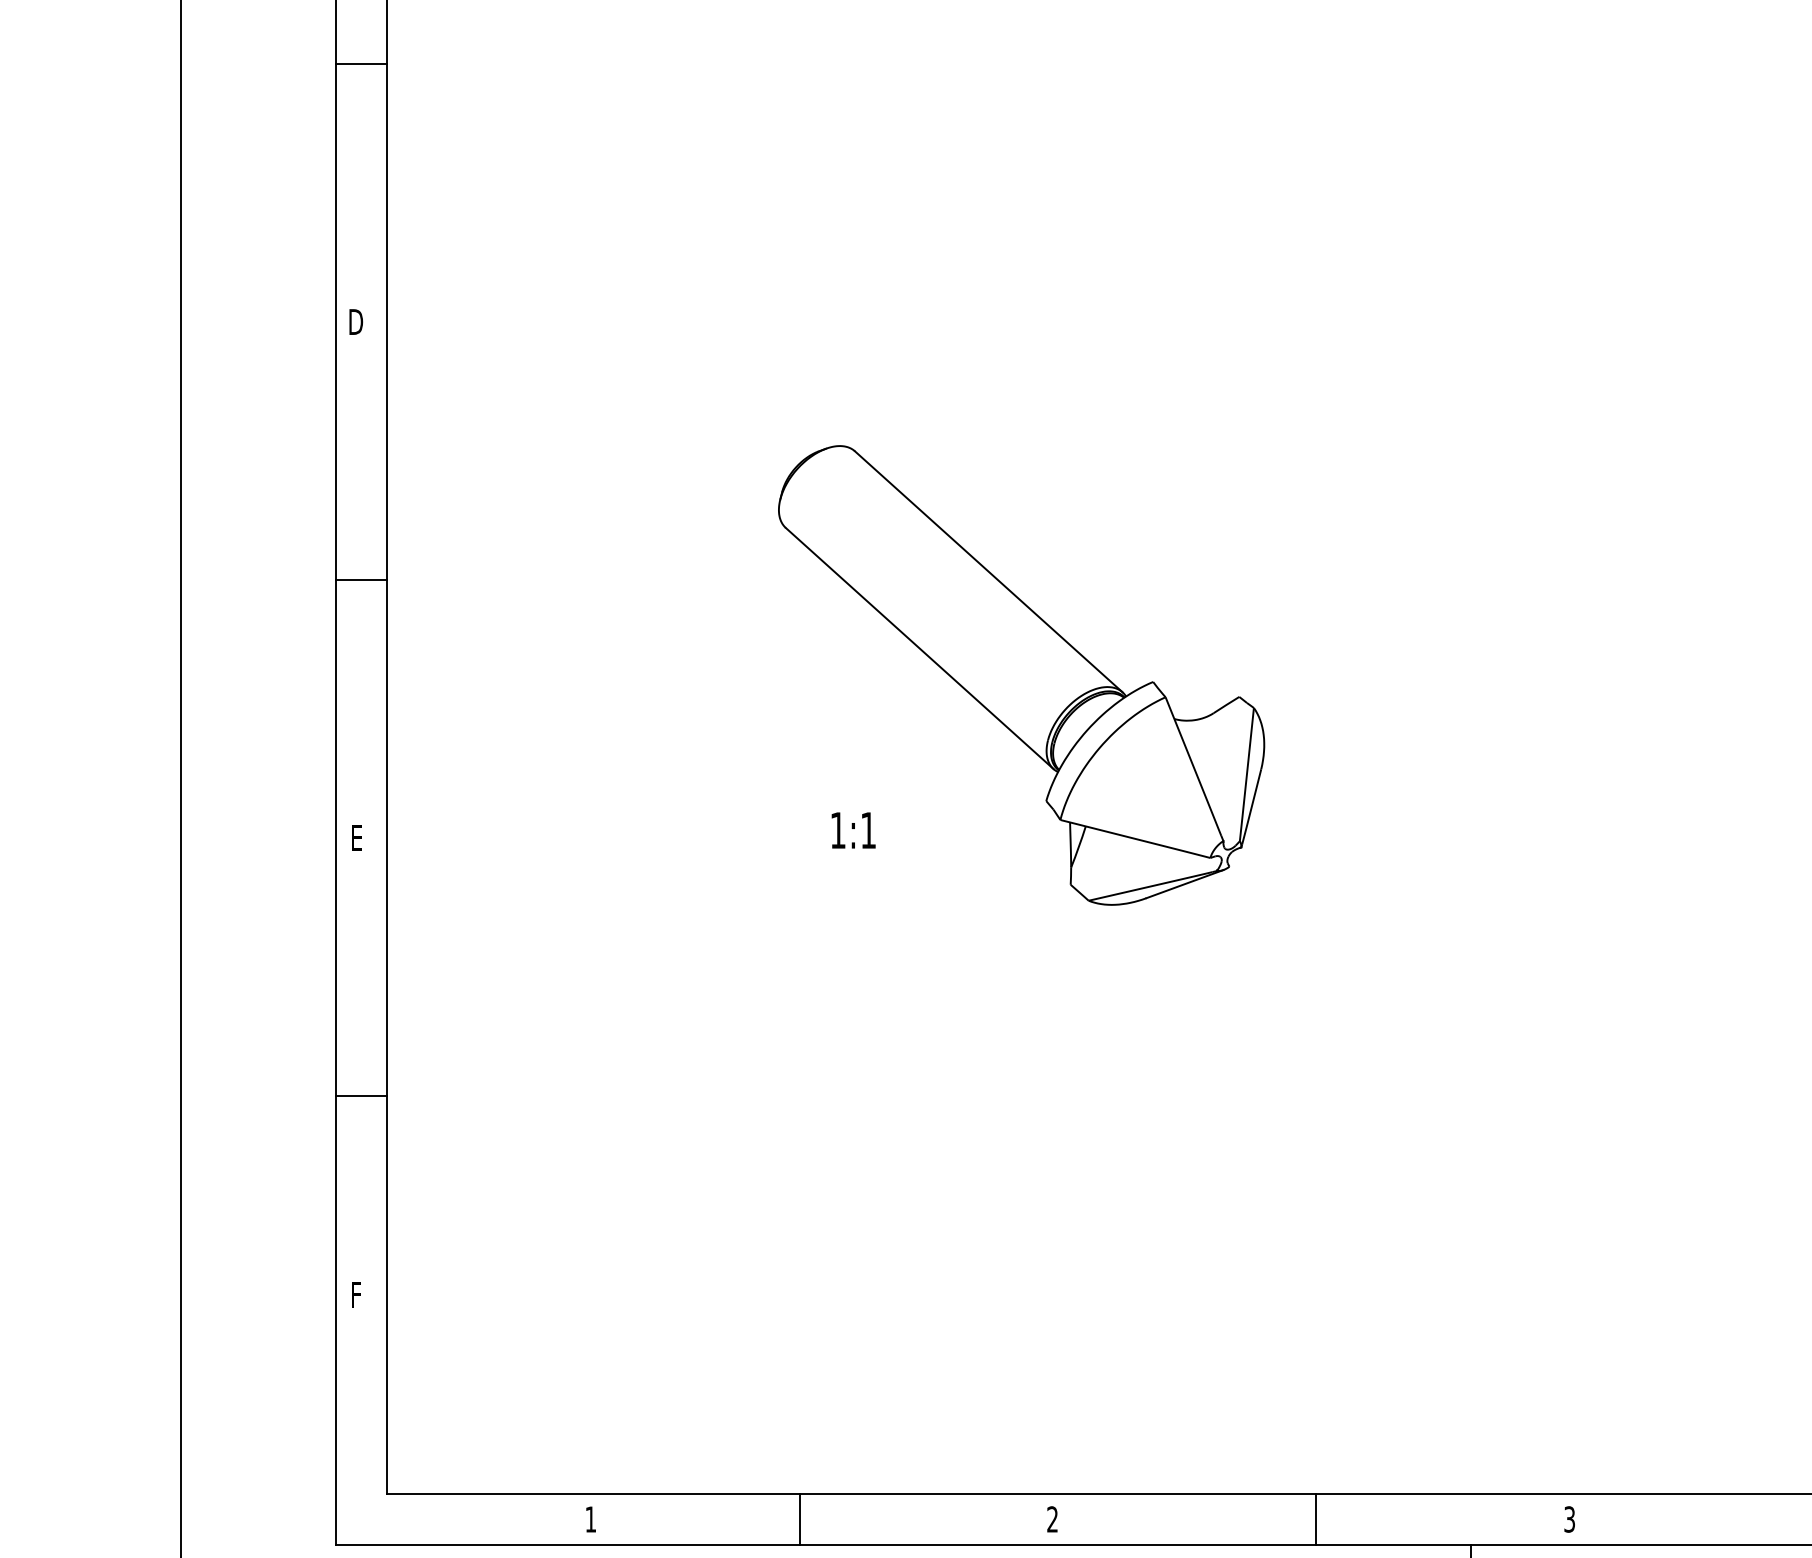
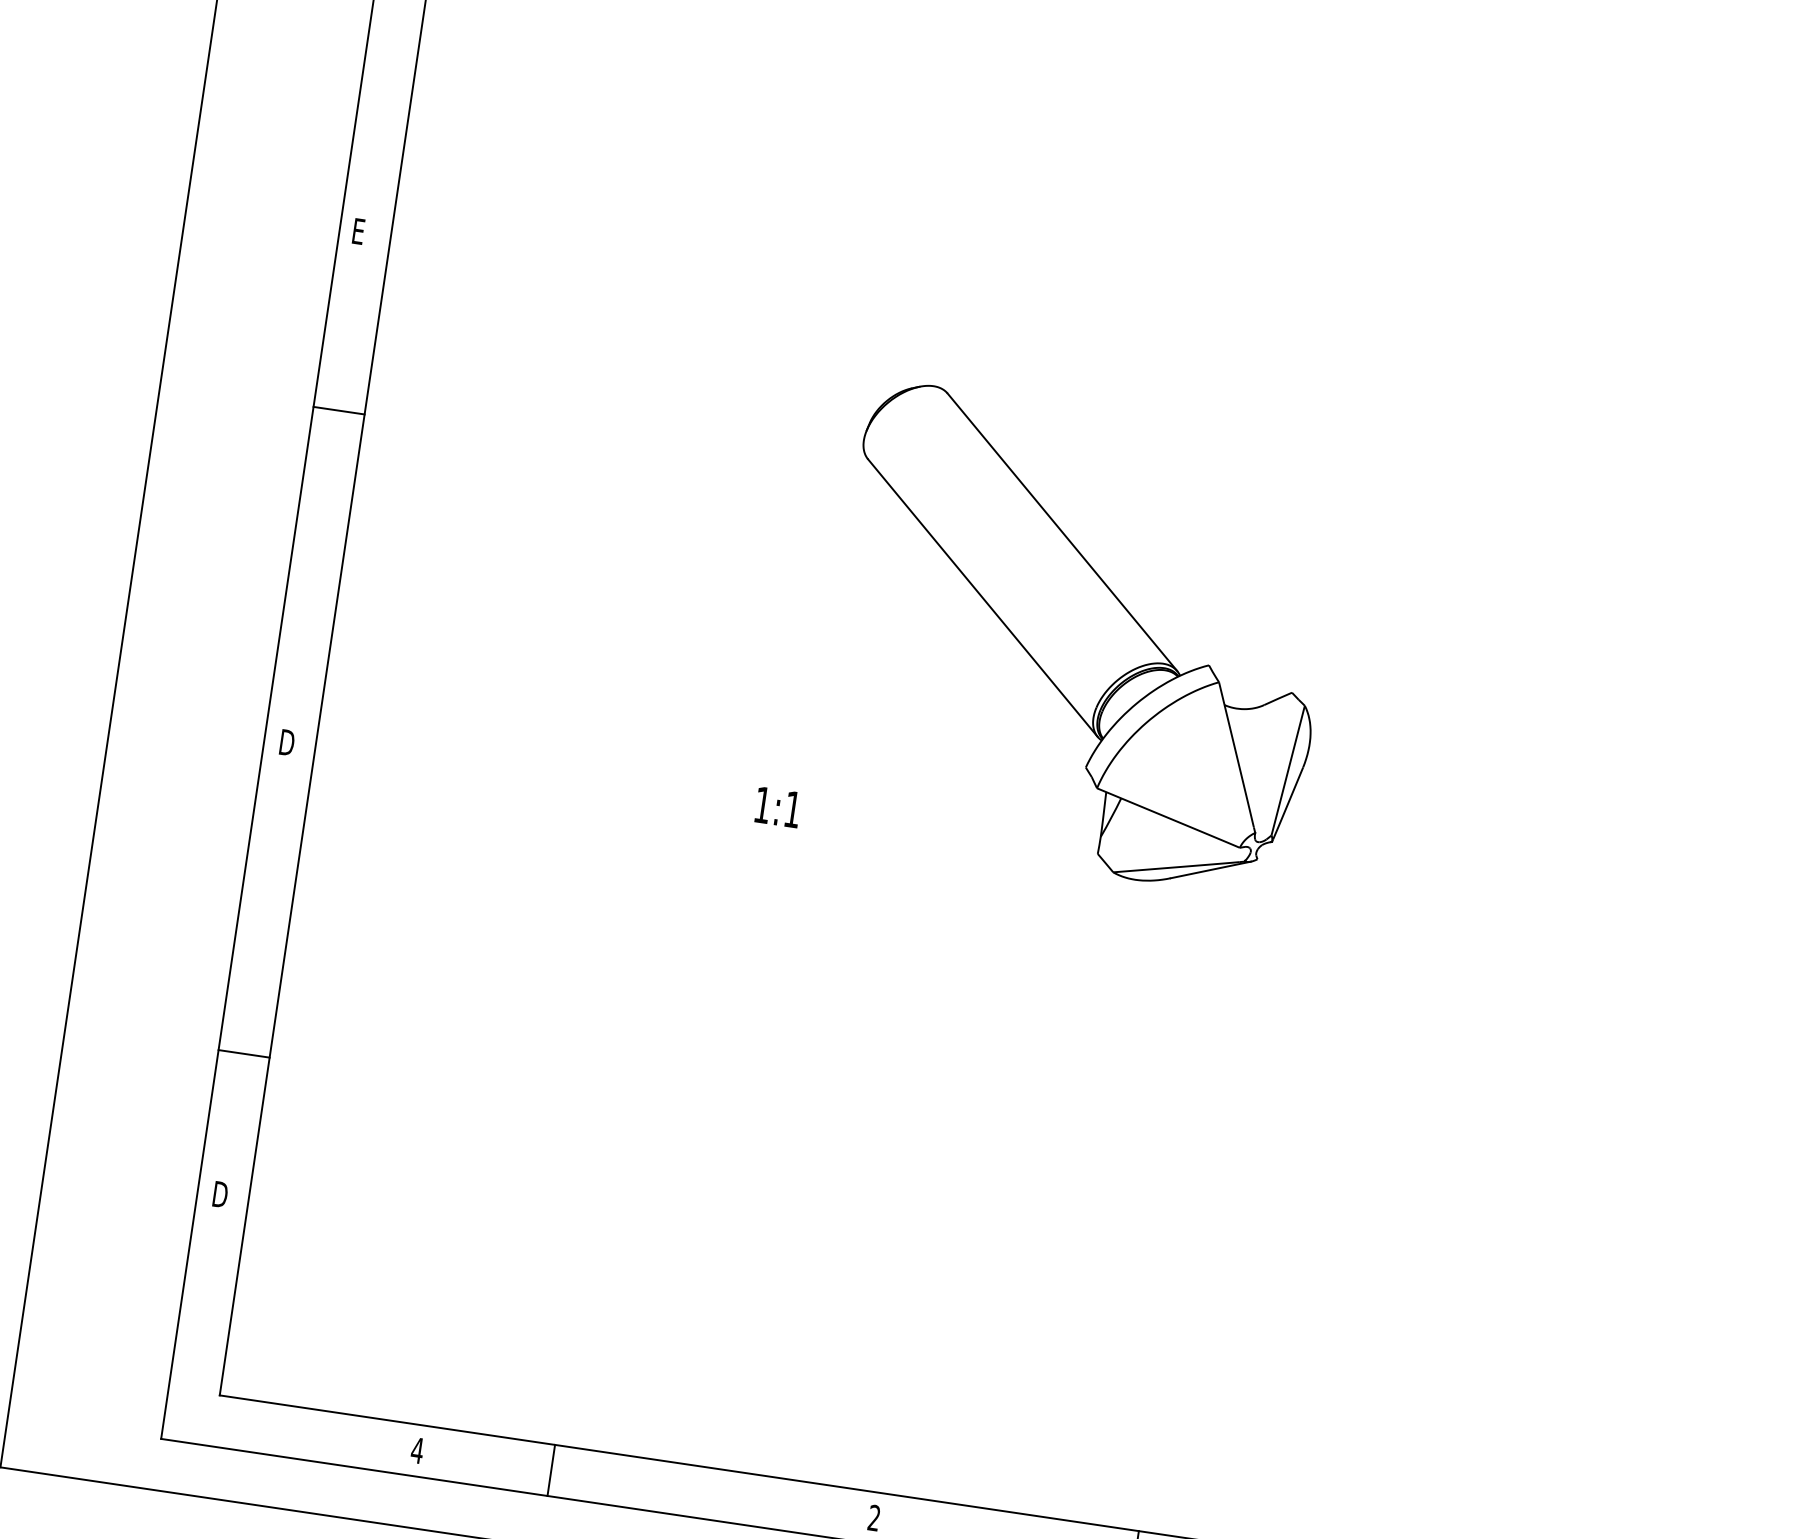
text: (356, 321) -> (360, 231), D -> E
line: (361, 580) -> (339, 411), moved
part: (1021, 675) -> (1079, 639), moved
text: (358, 838) -> (287, 743), E -> D
line: (361, 1096) -> (244, 1054), moved
text: (358, 1294) -> (220, 1194), F -> D
text: (590, 1519) -> (417, 1450), 1 -> 4
line: (800, 1519) -> (551, 1470), moved

